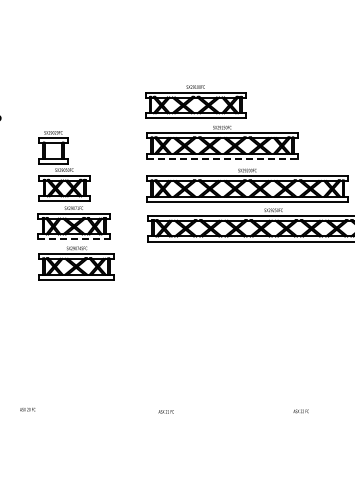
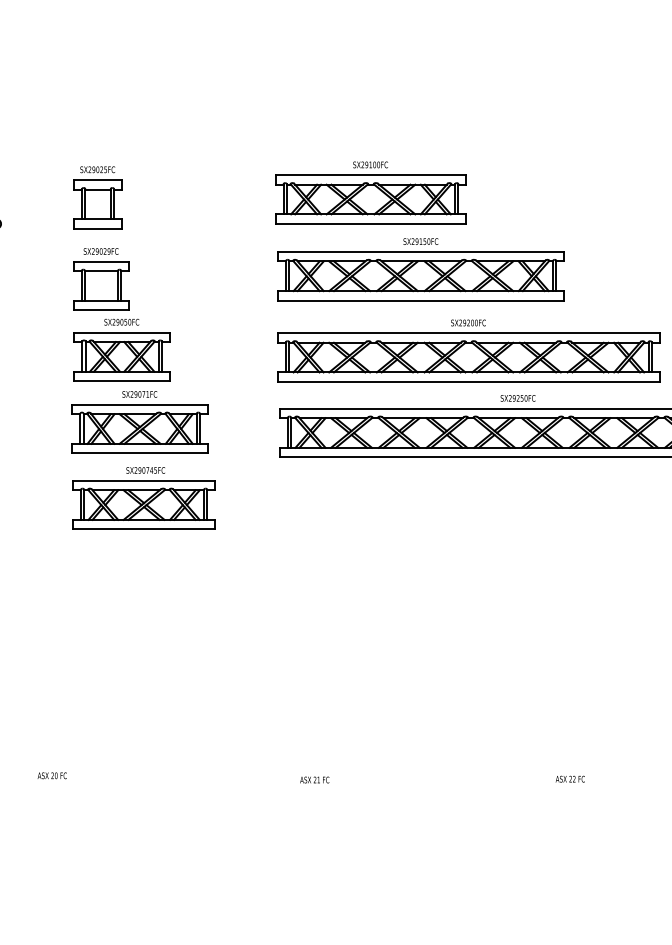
part: (51, 104) -> (97, 197), added
line: (222, 158) -> (421, 300), dashed -> solid
line: (74, 239) -> (140, 453), dashed -> solid

